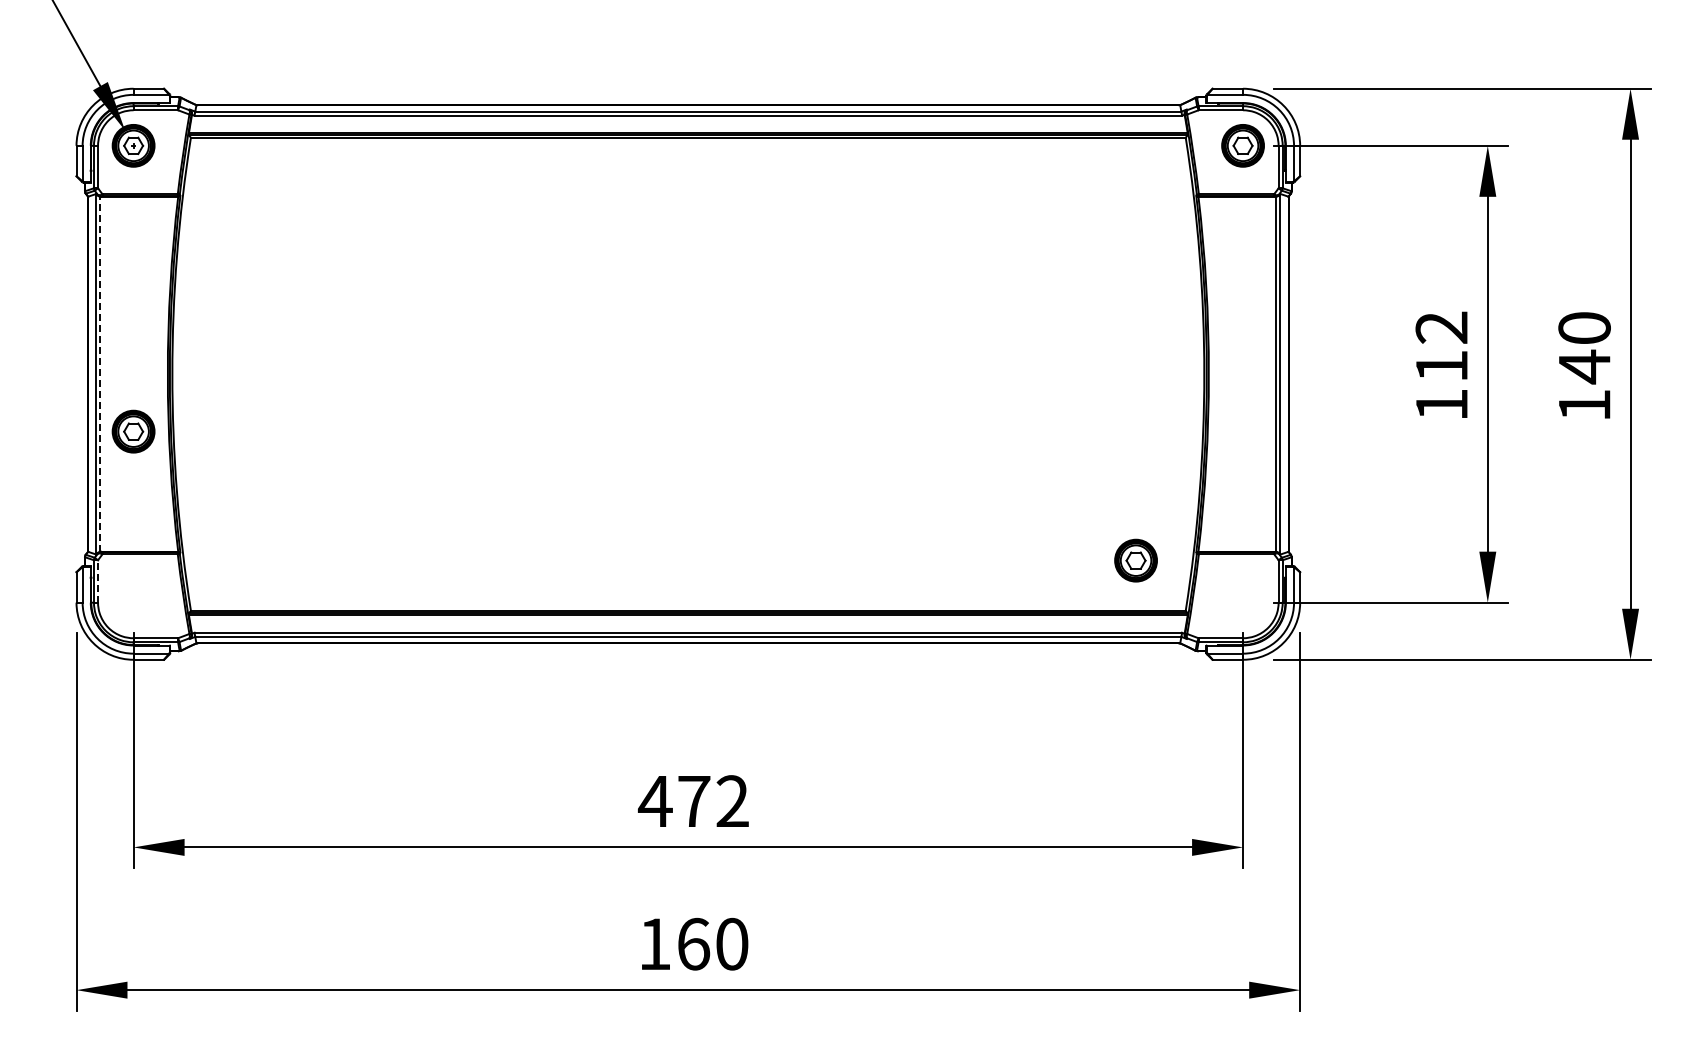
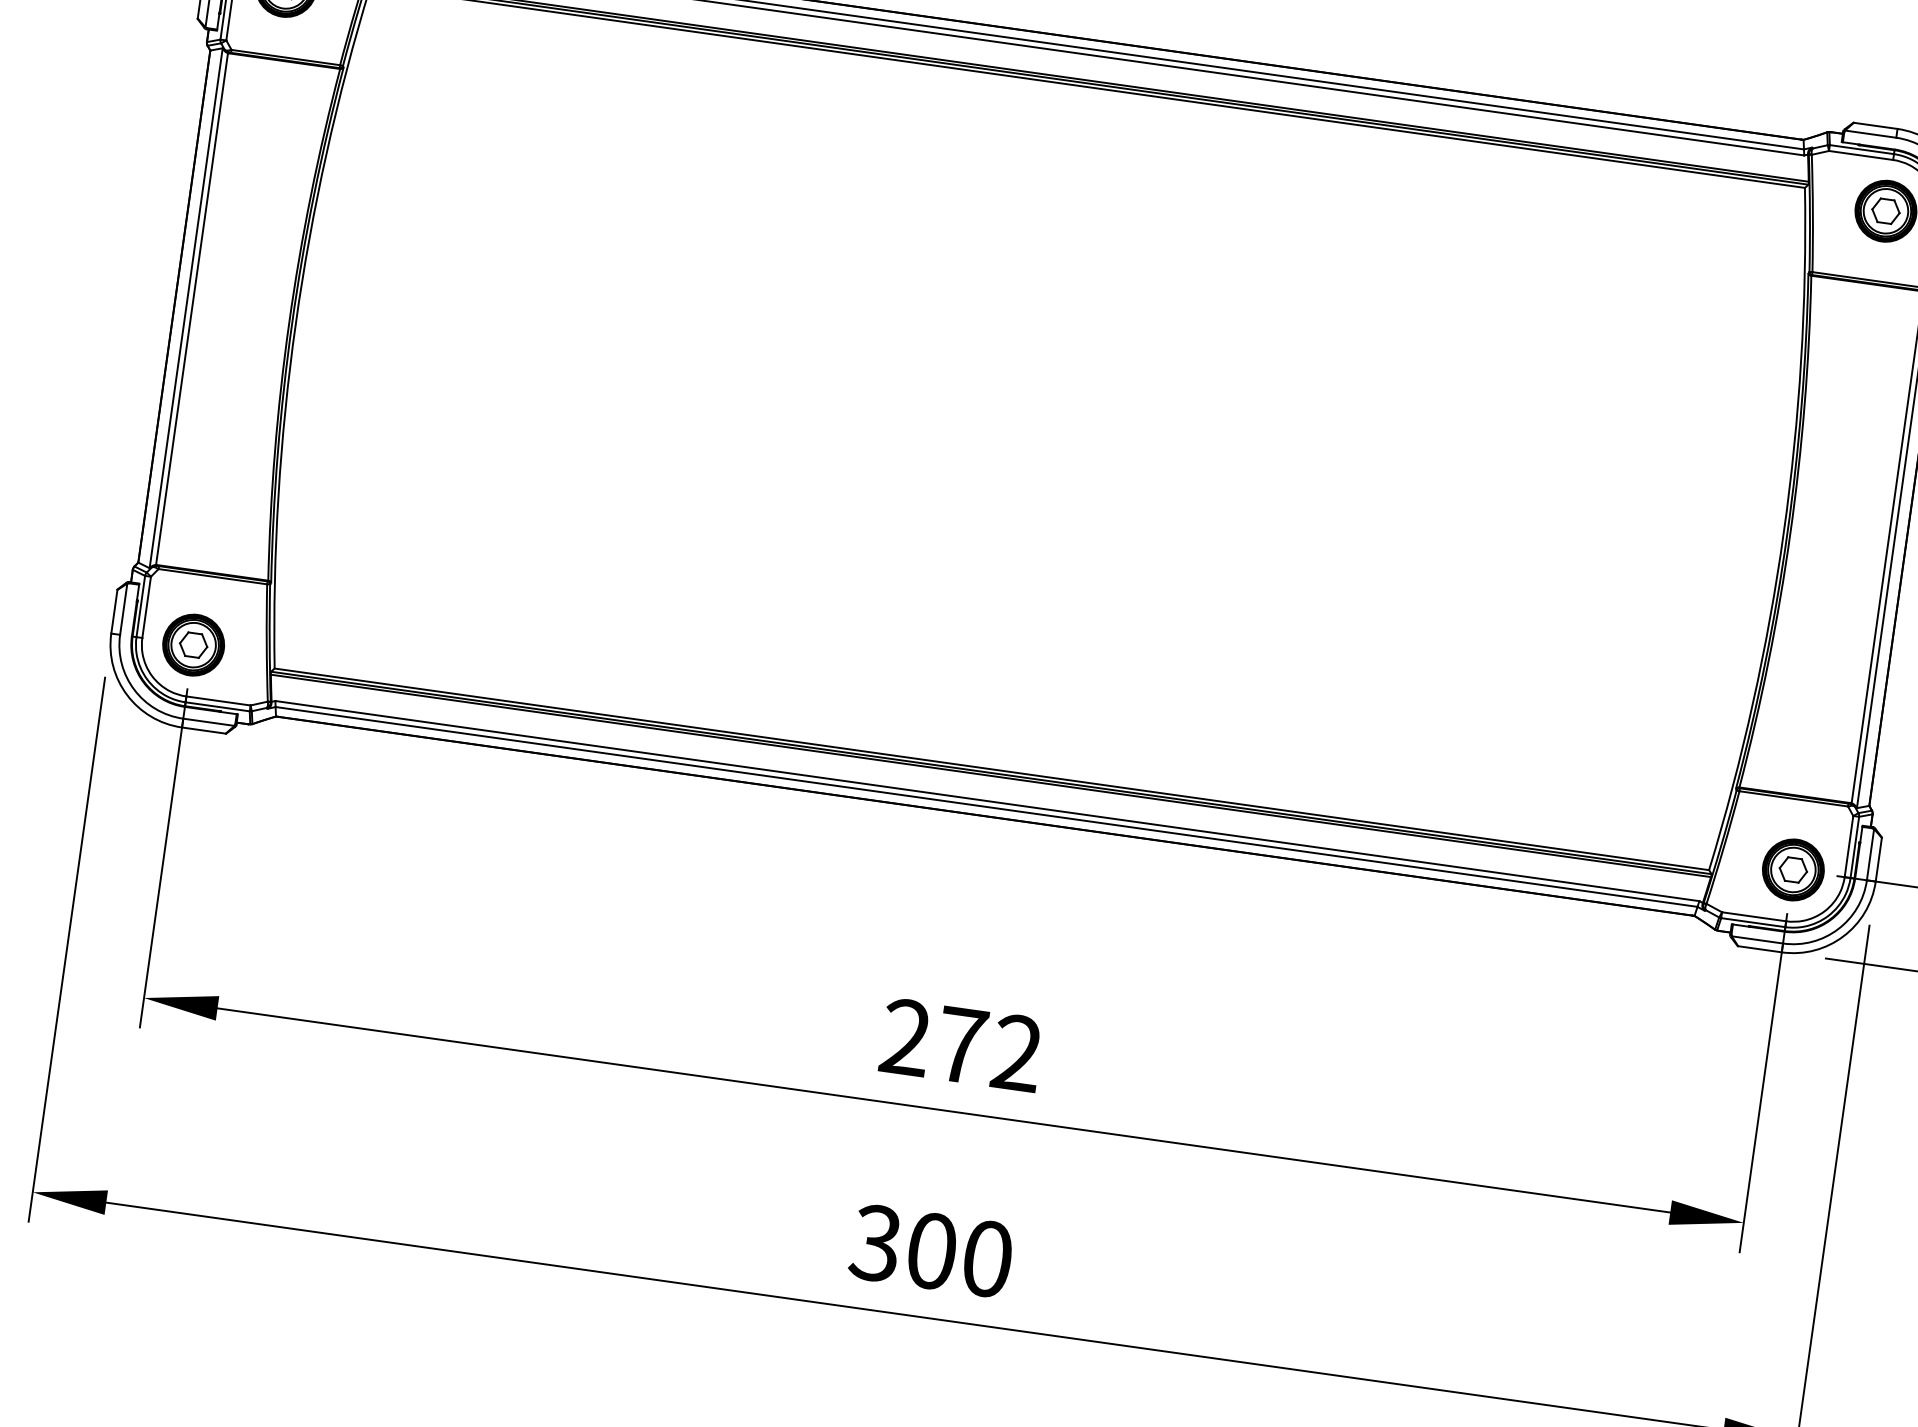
line: (100, 373) -> (192, 307), dashed -> solid
part: (133, 431) -> (193, 644), moved
part: (1135, 560) -> (1792, 869), moved
line: (98, 580) -> (147, 606), dashed -> solid
text: (654, 800) -> (904, 1035), 472 -> 272
text: (674, 943) -> (904, 1246), 160 -> 300

